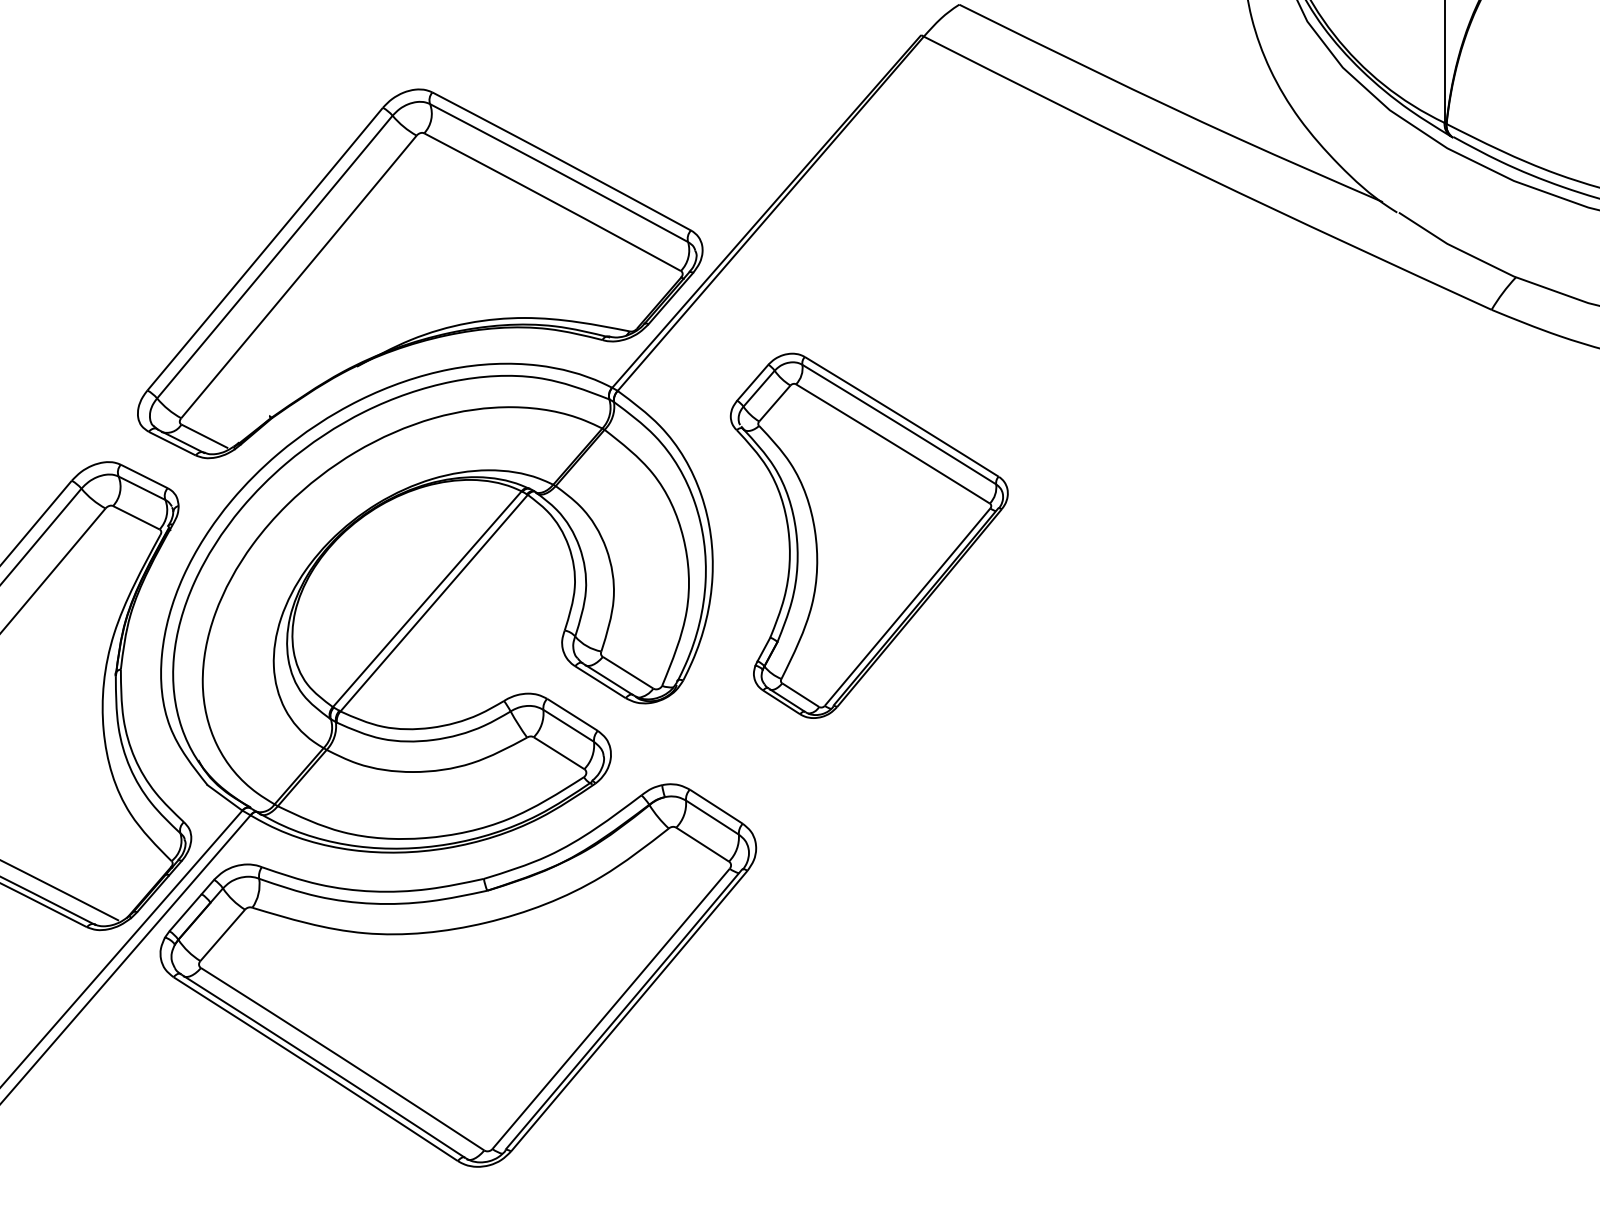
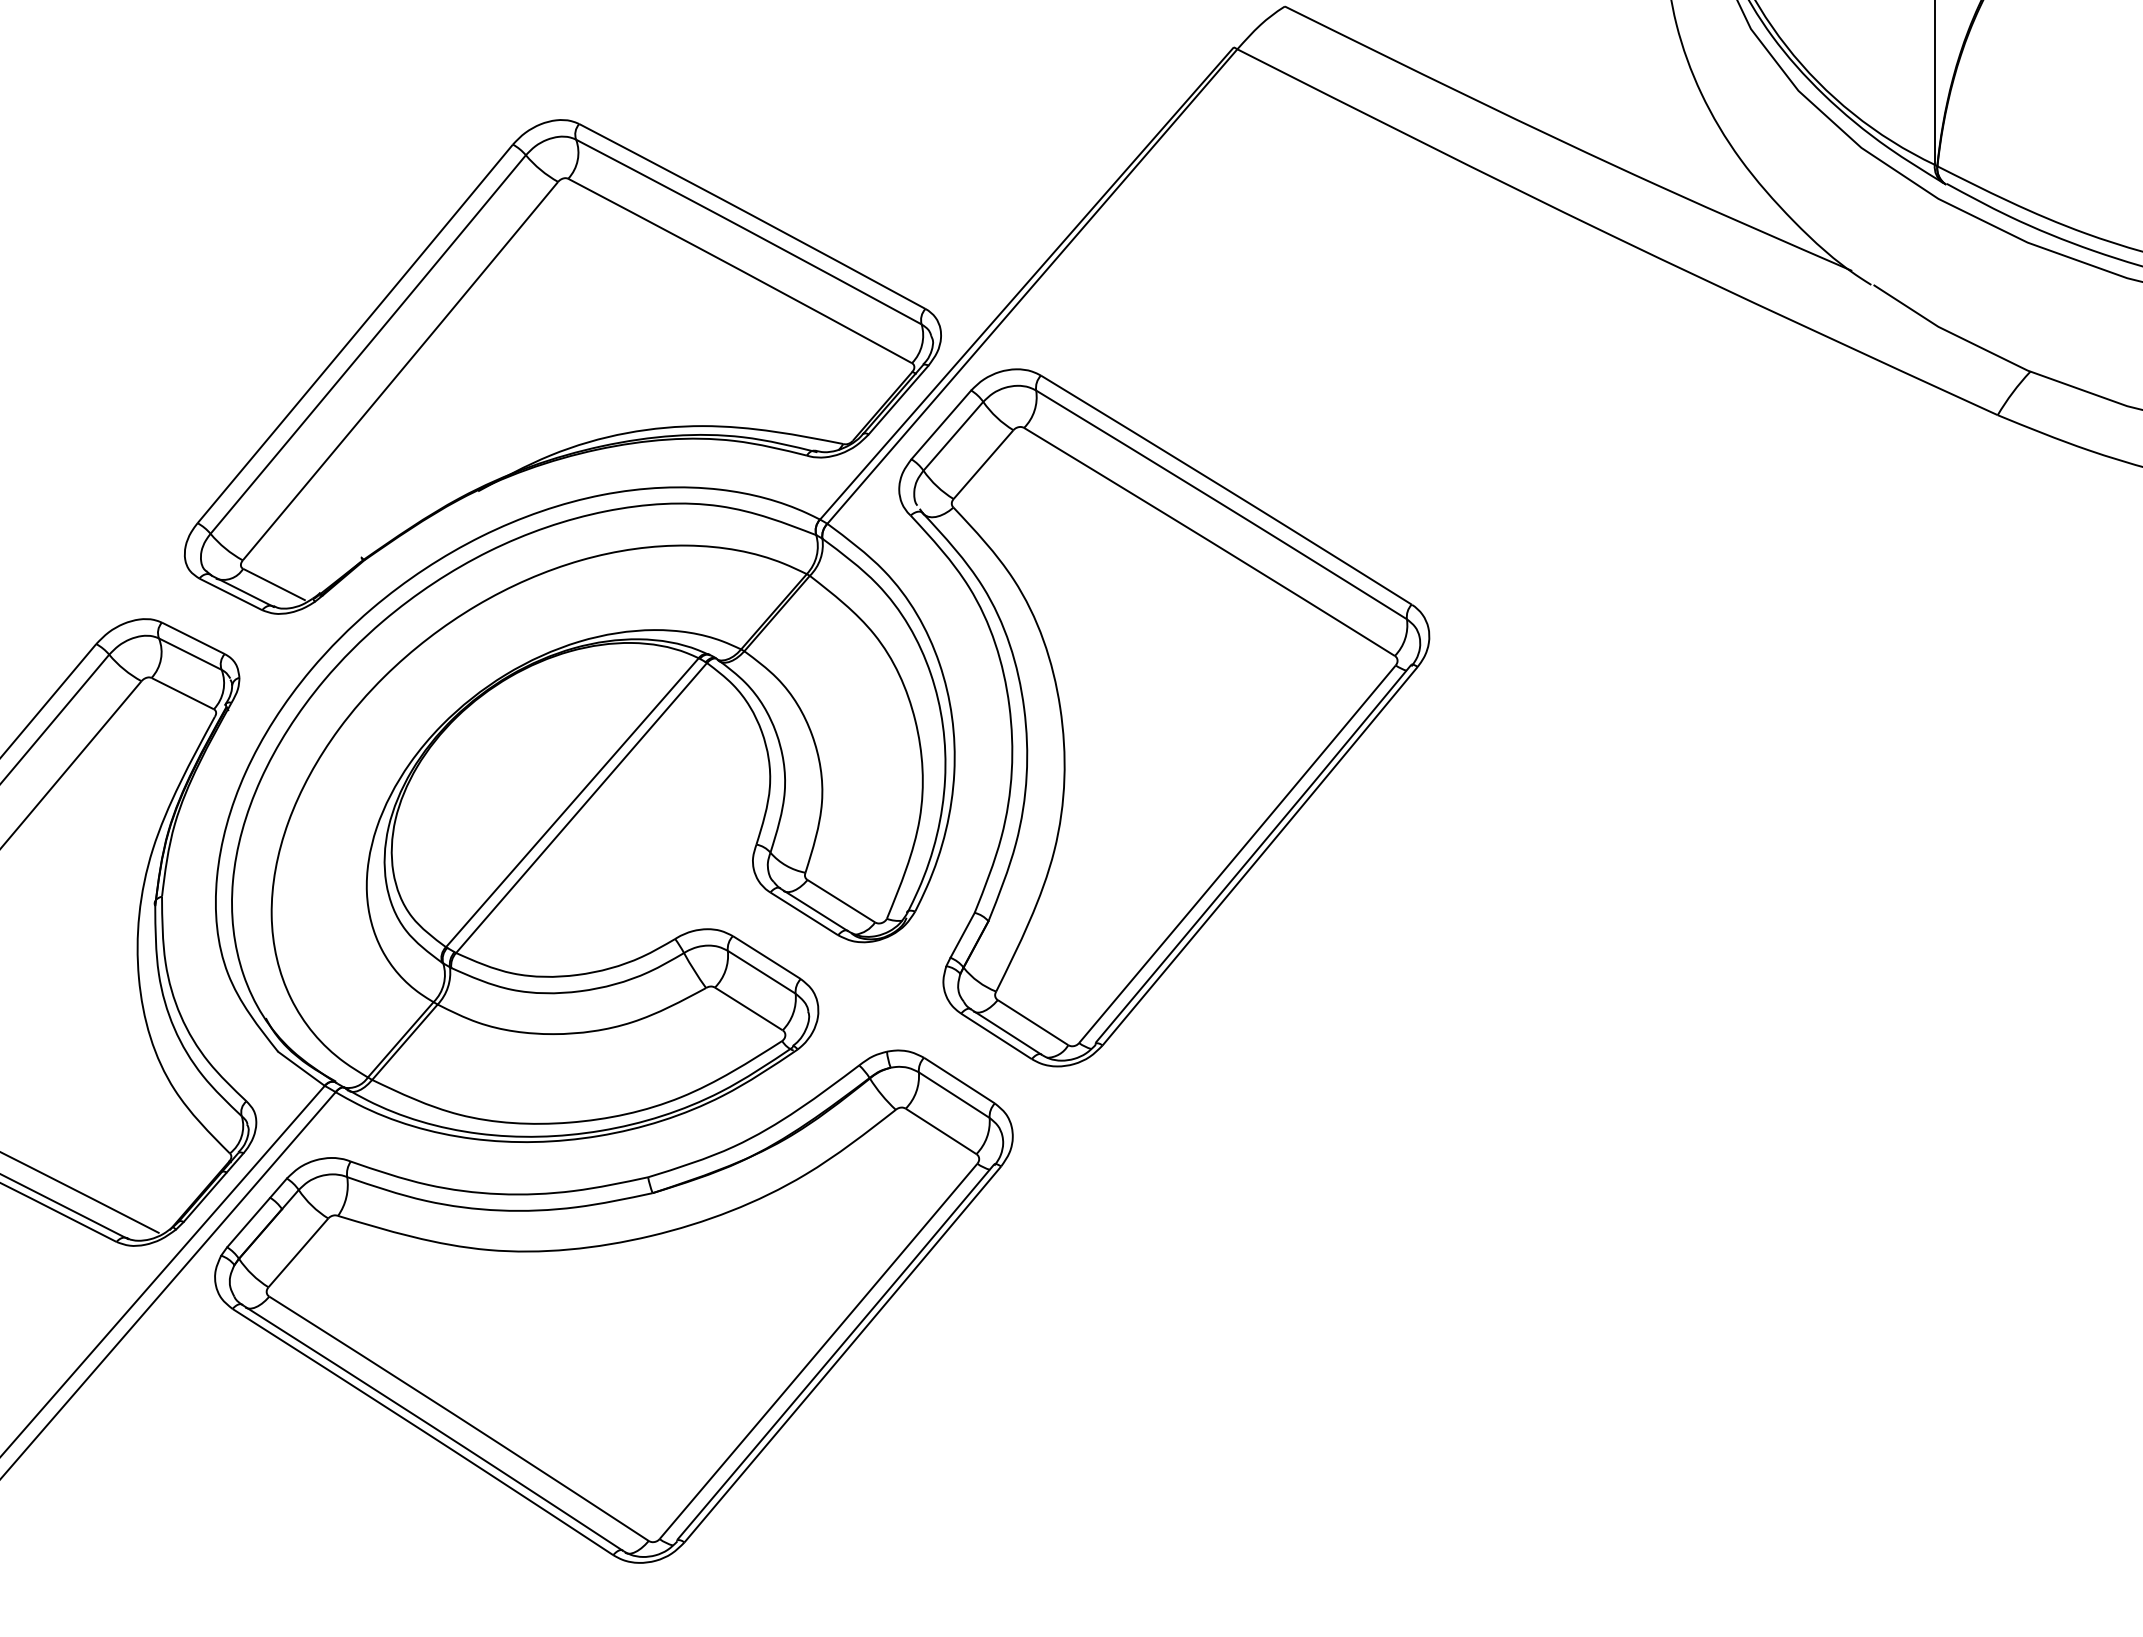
part: (869, 535) -> (1164, 717), size x1.43

